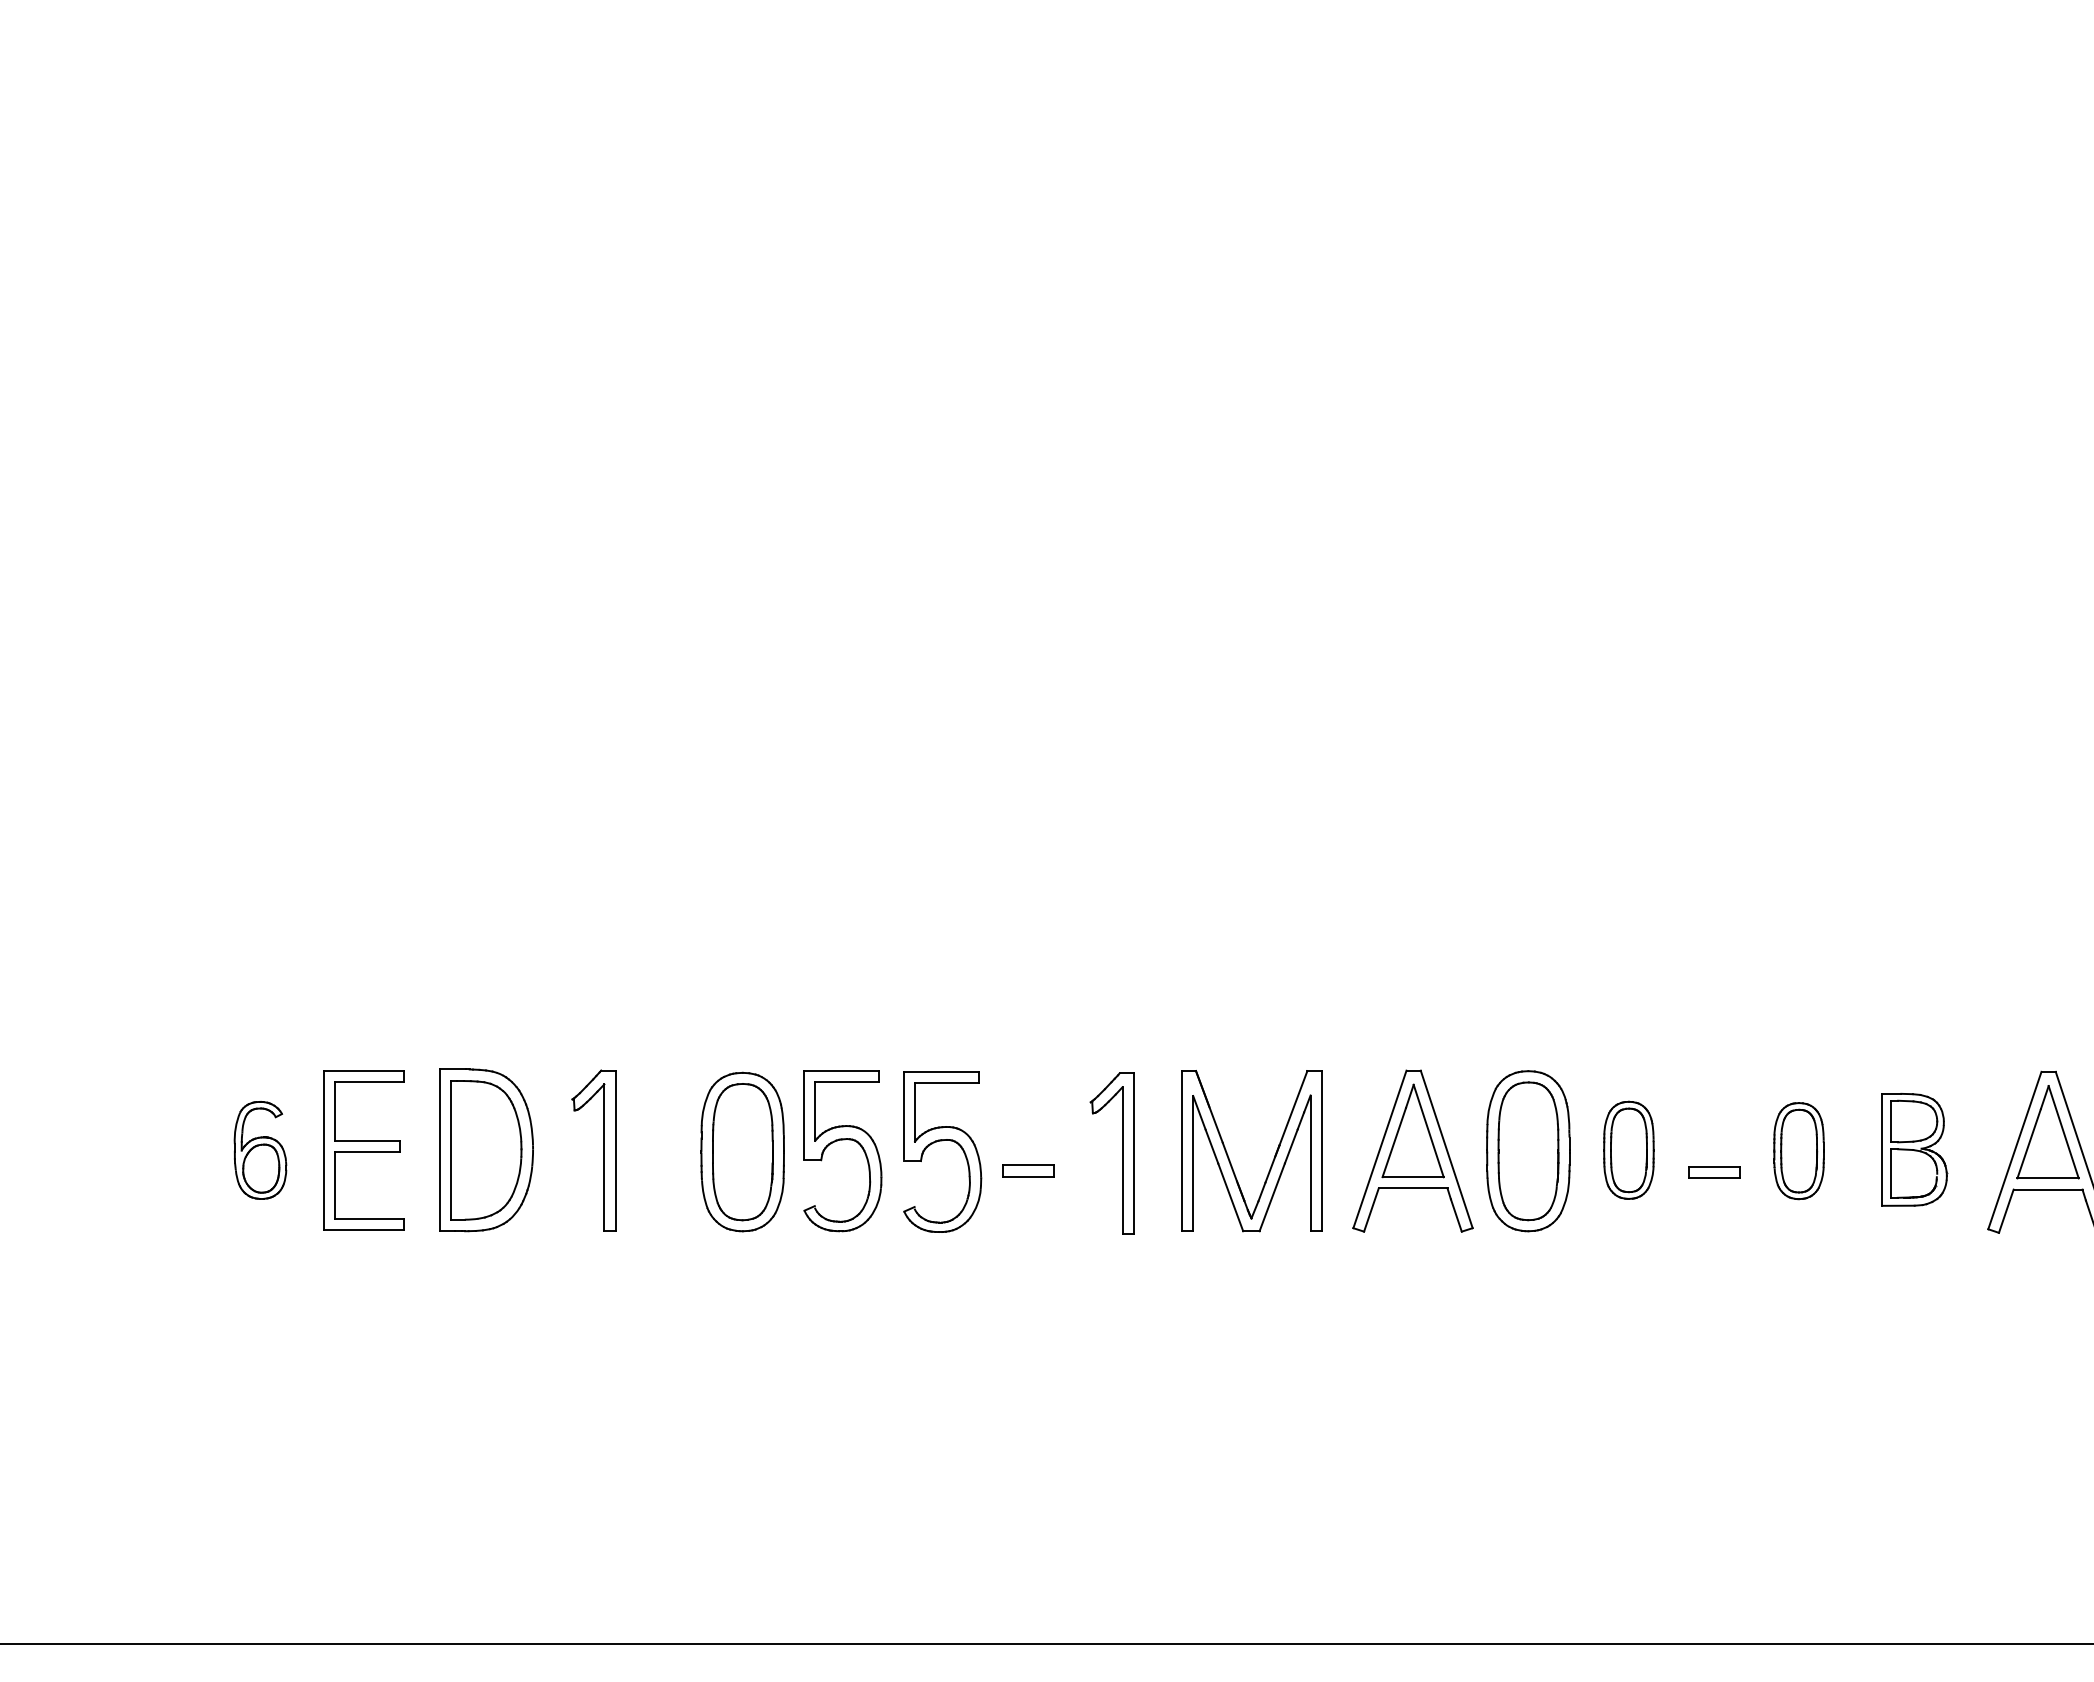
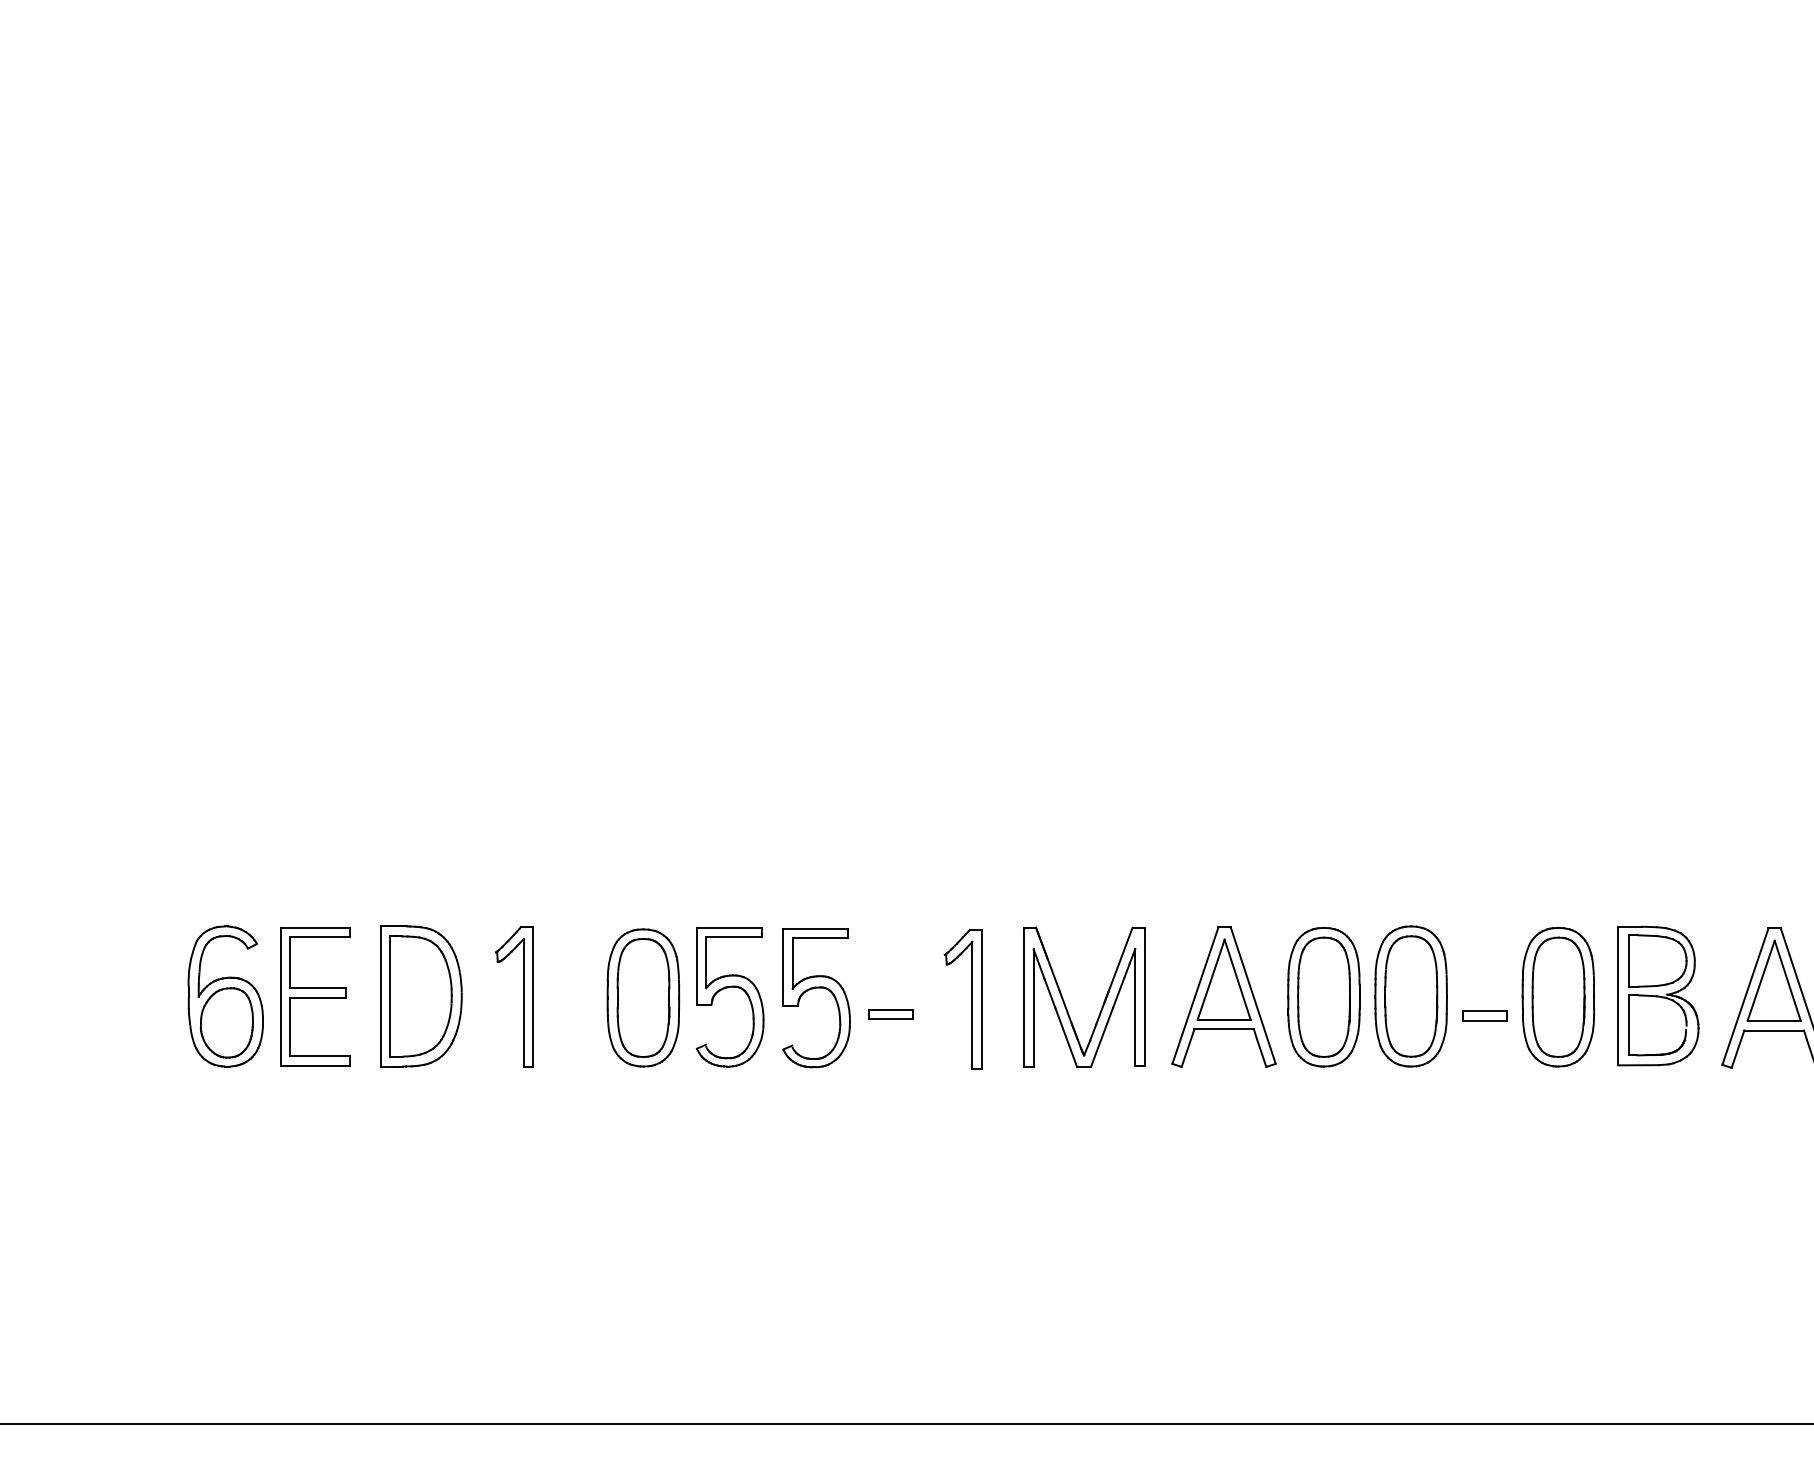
part: (1914, 1149) -> (1658, 995), size x1.43
part: (260, 1150) -> (225, 996), size x1.67
part: (1628, 1150) -> (1410, 996), size x1.67
part: (1799, 1150) -> (1558, 996), size x1.67

